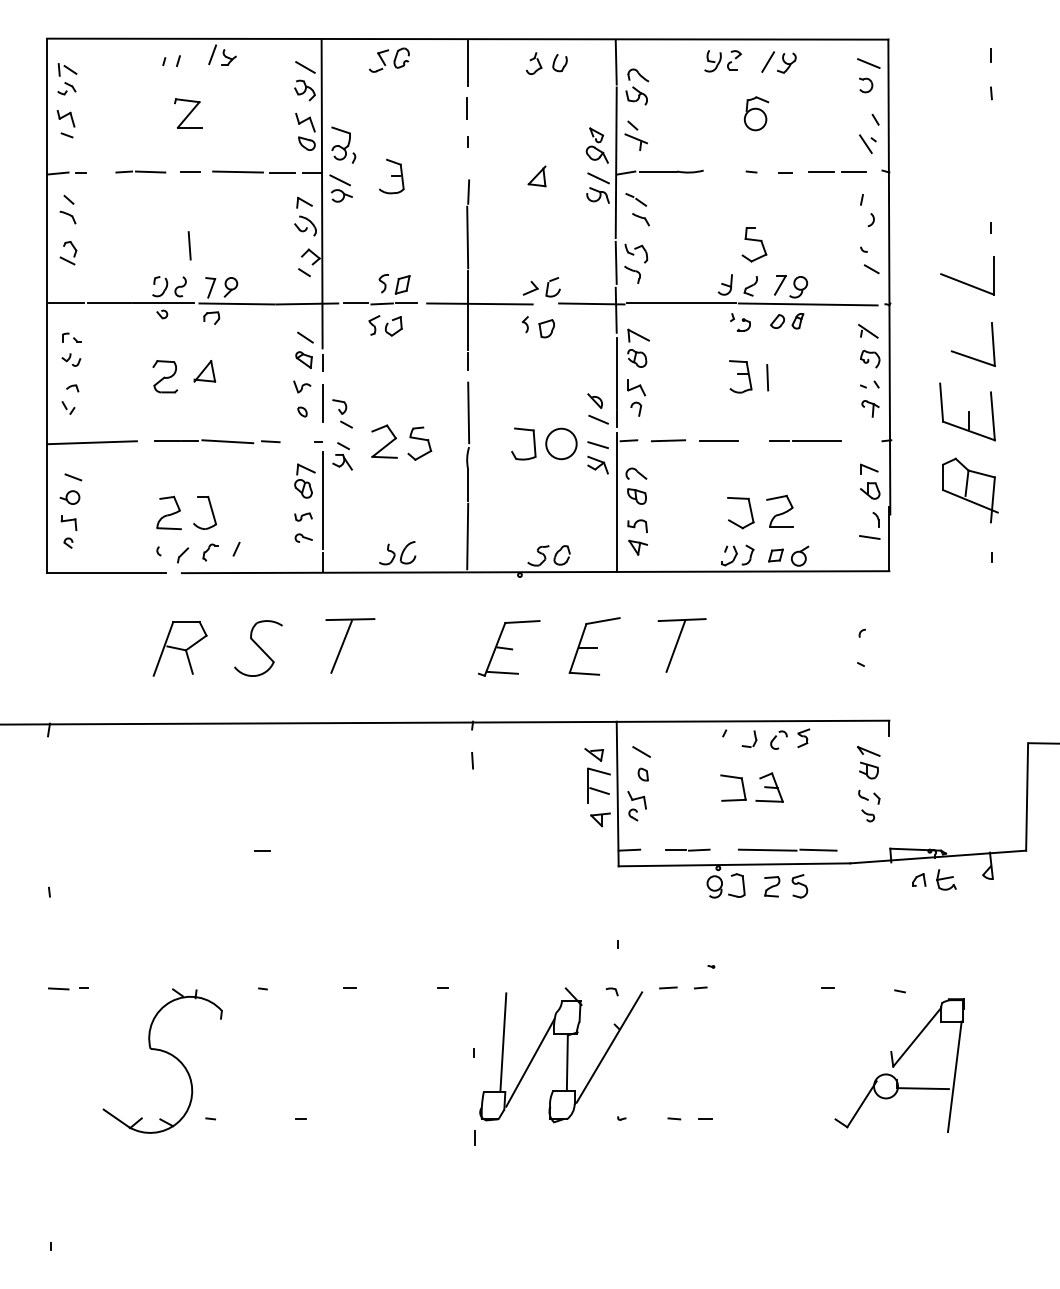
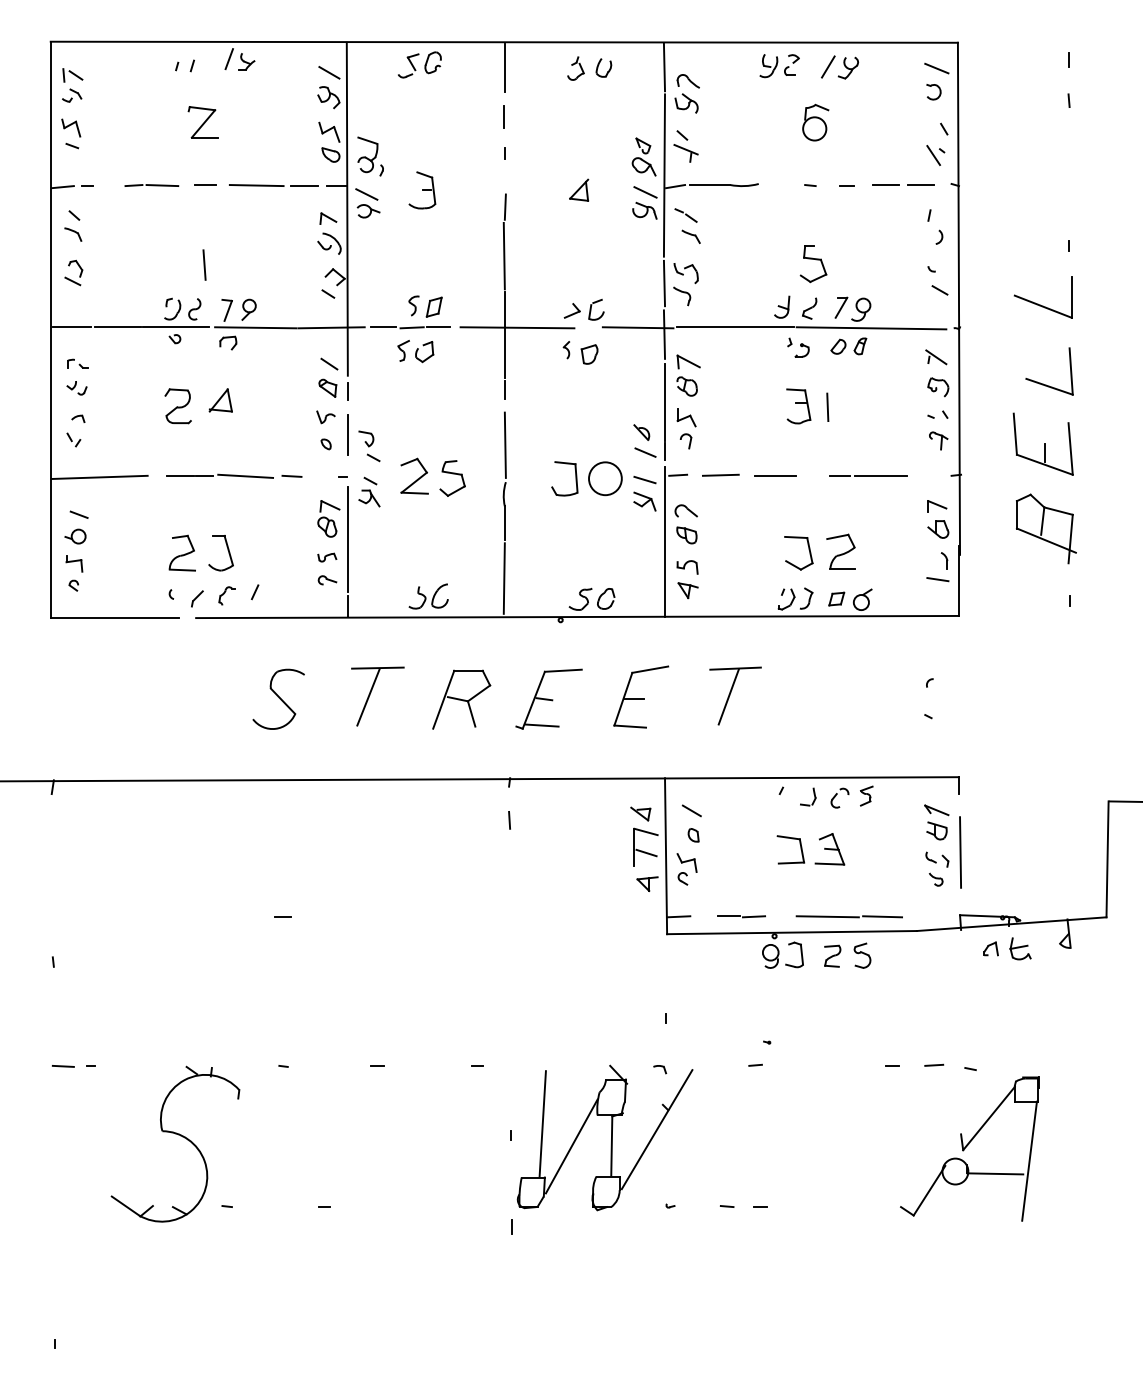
part: (179, 648) -> (460, 699), moved
line: (890, 790) -> (960, 852), added
line: (668, 987) -> (934, 1064), moved

